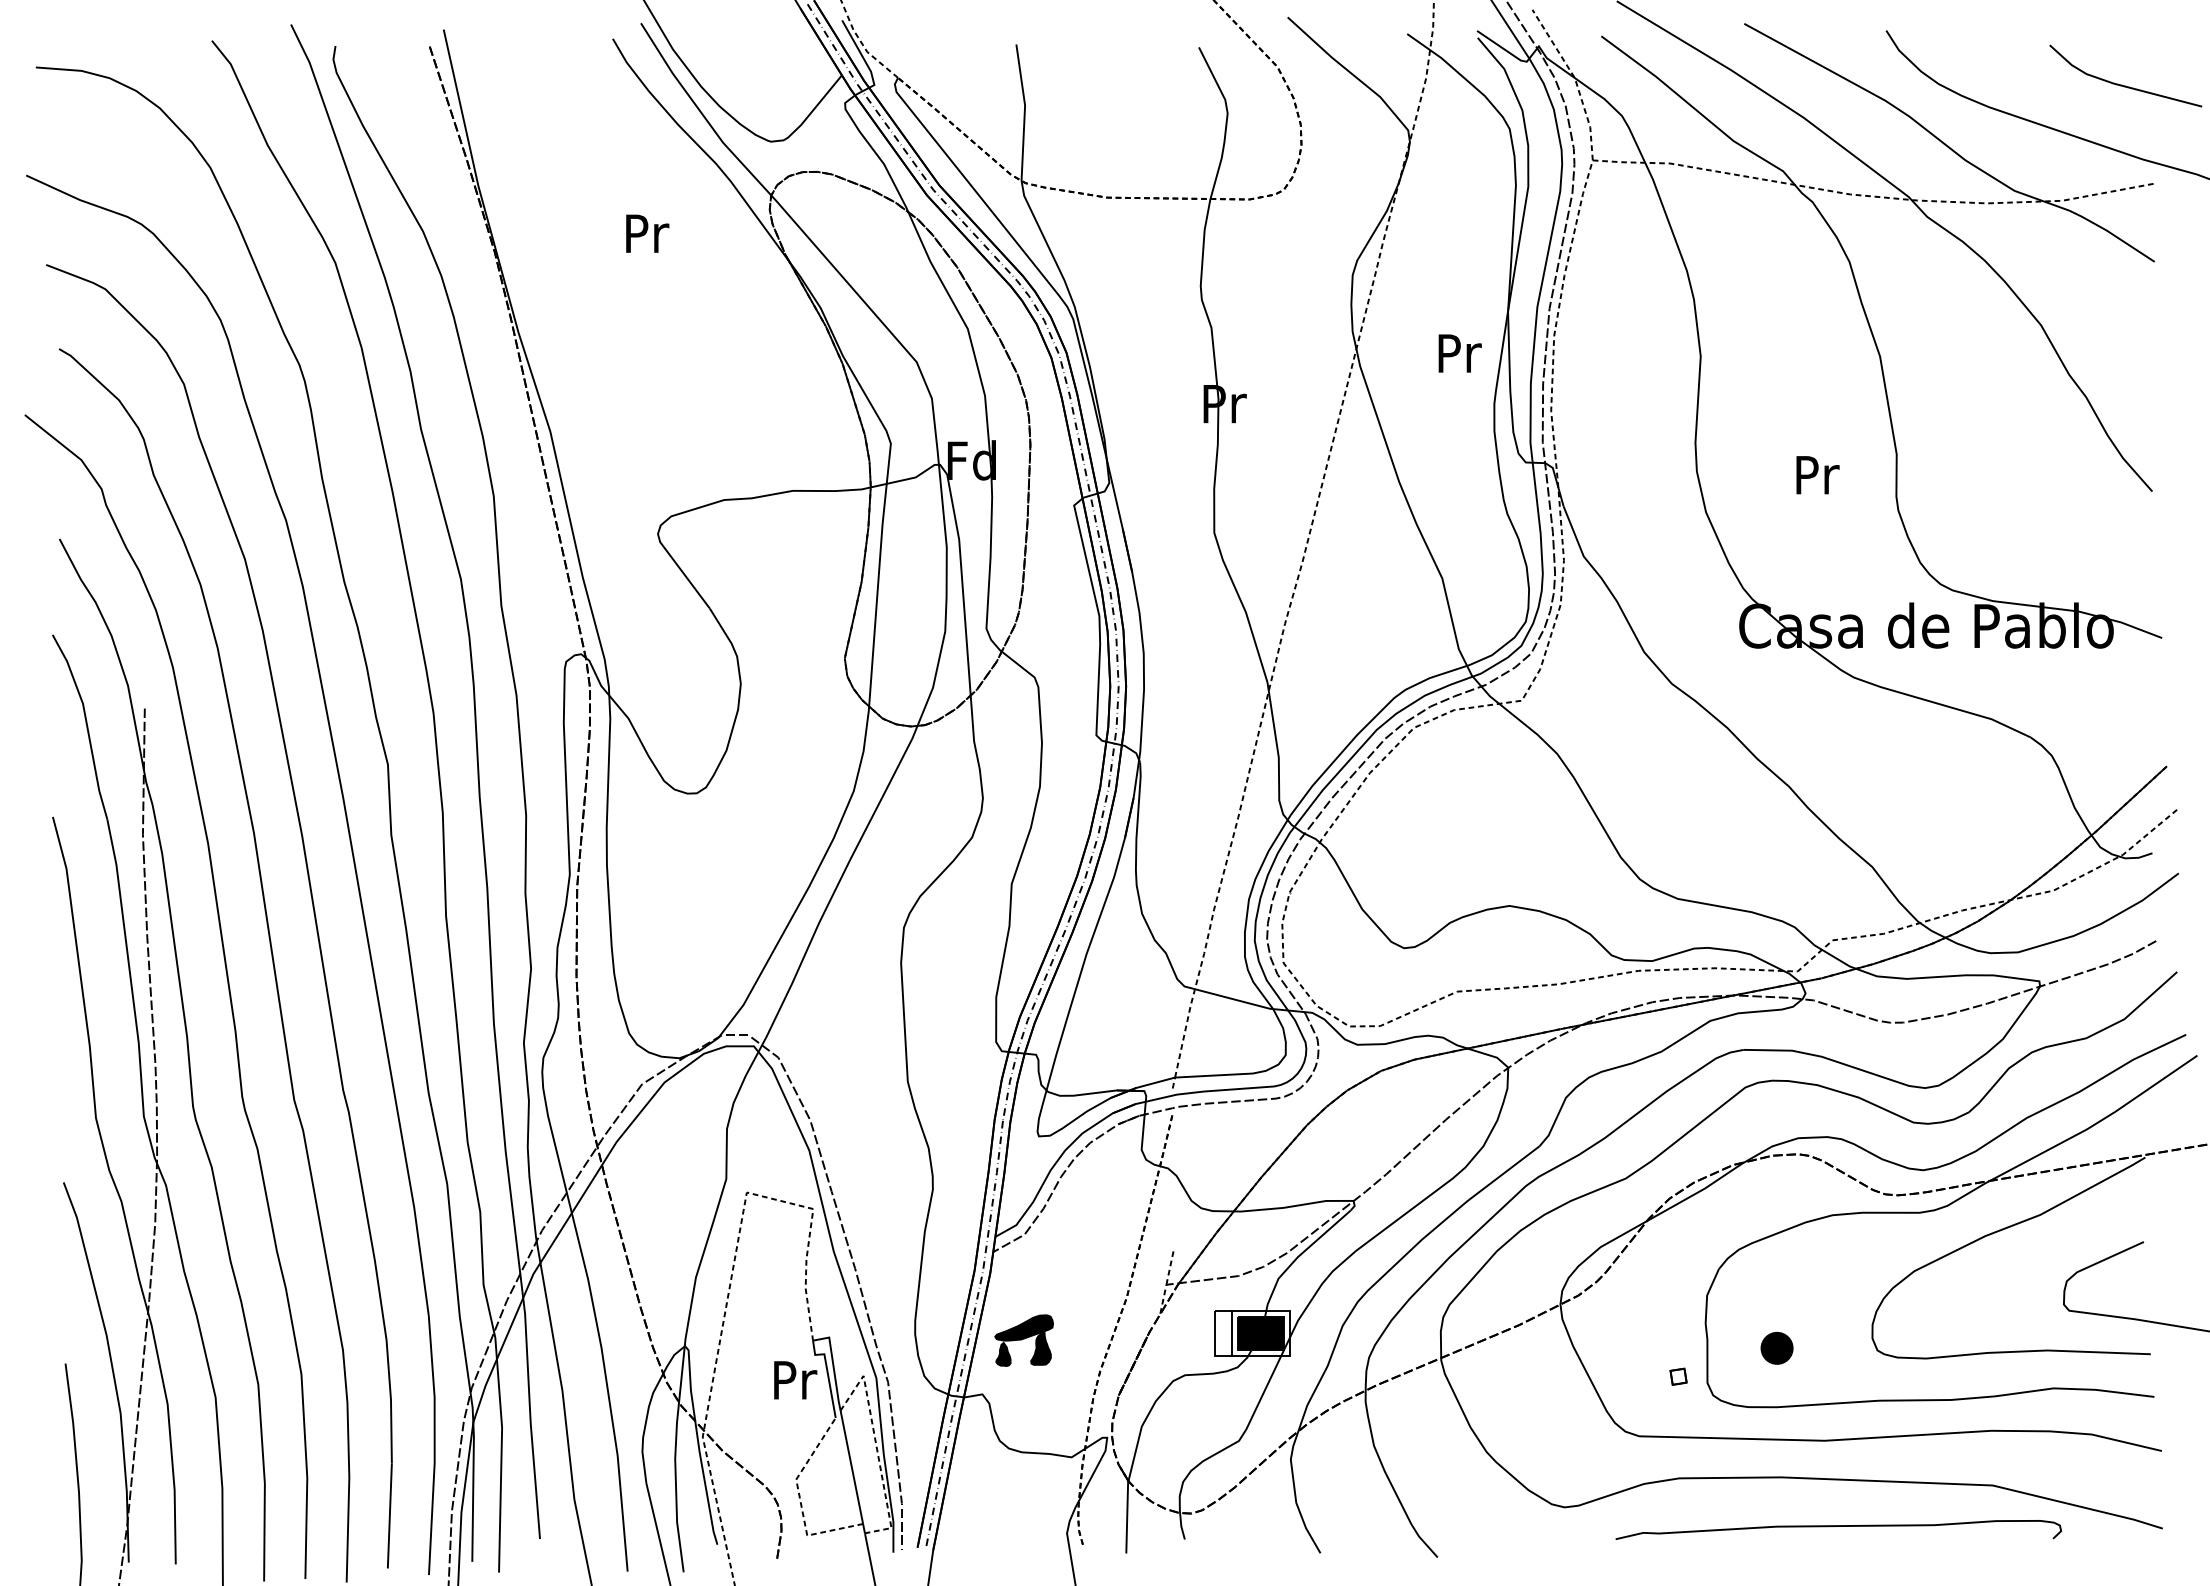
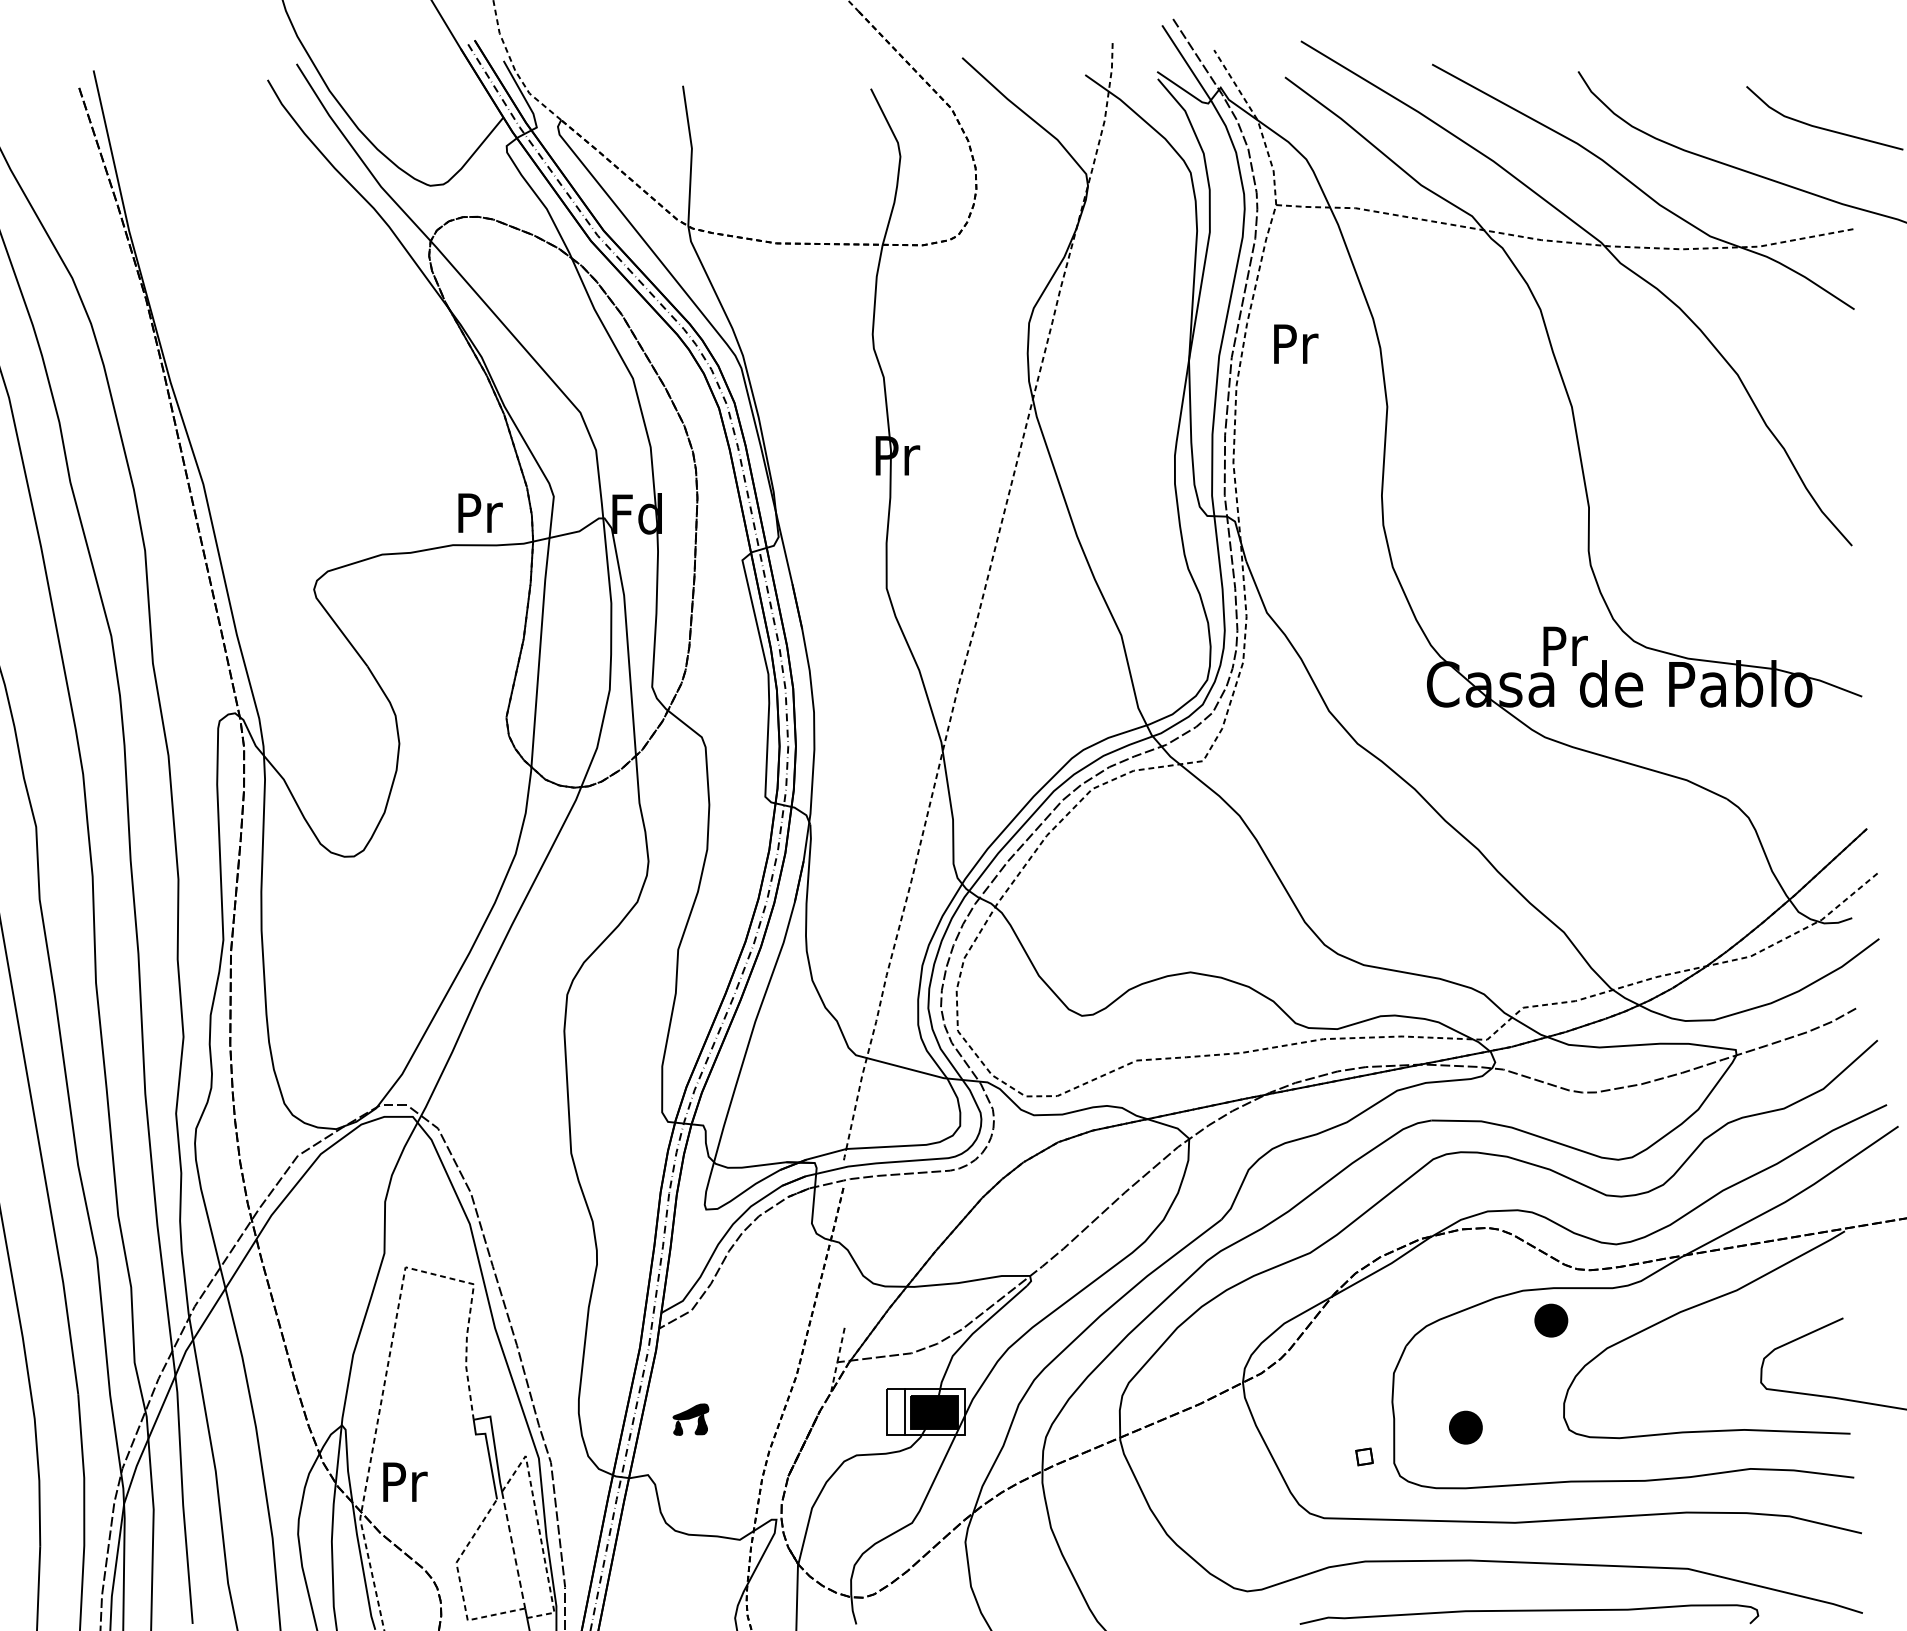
text: (647, 233) -> (480, 512), moved
text: (1459, 353) -> (1295, 344), moved
text: (1817, 475) -> (1565, 646), moved
part: (1859, 1243) -> (1550, 1319), added
part: (1023, 1340) -> (690, 1419), size x0.6
text: (795, 1380) -> (405, 1482), moved
line: (851, 1467) -> (513, 1550), solid -> dashed

